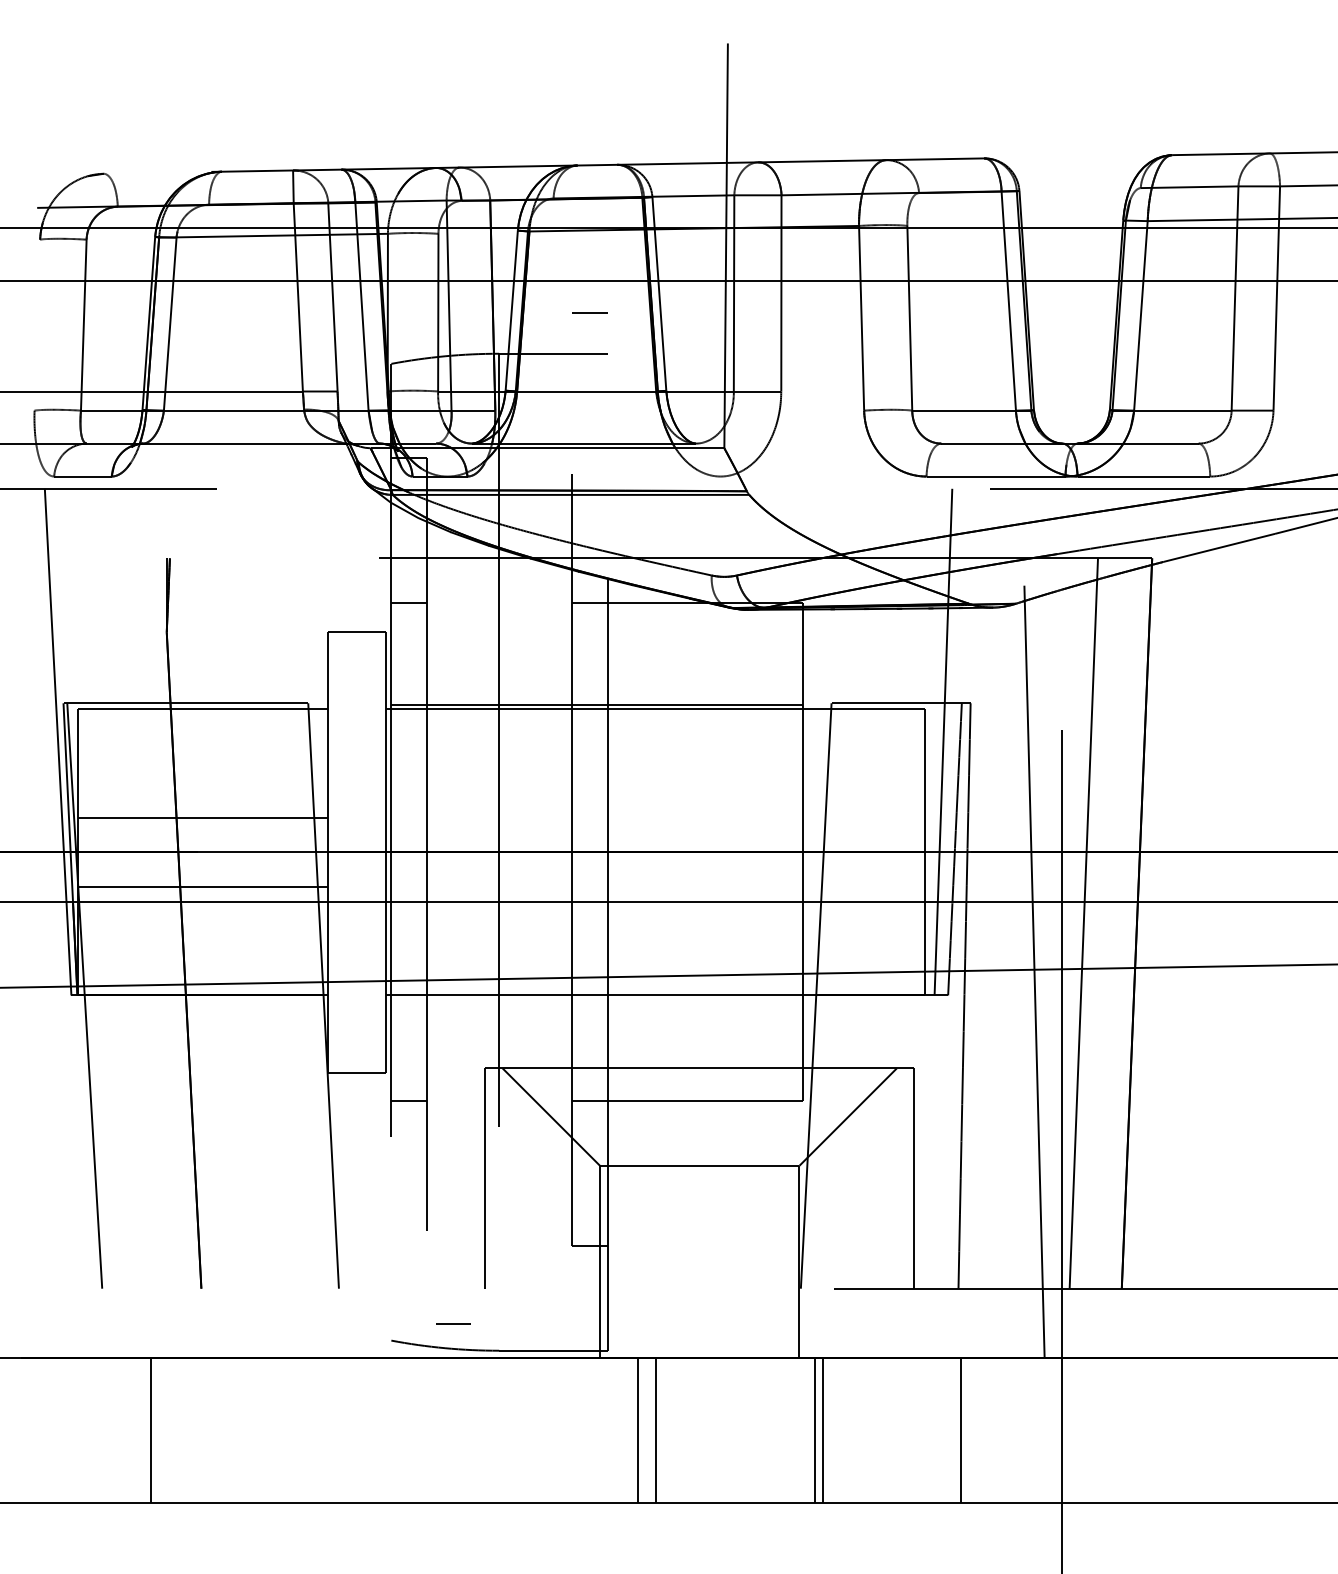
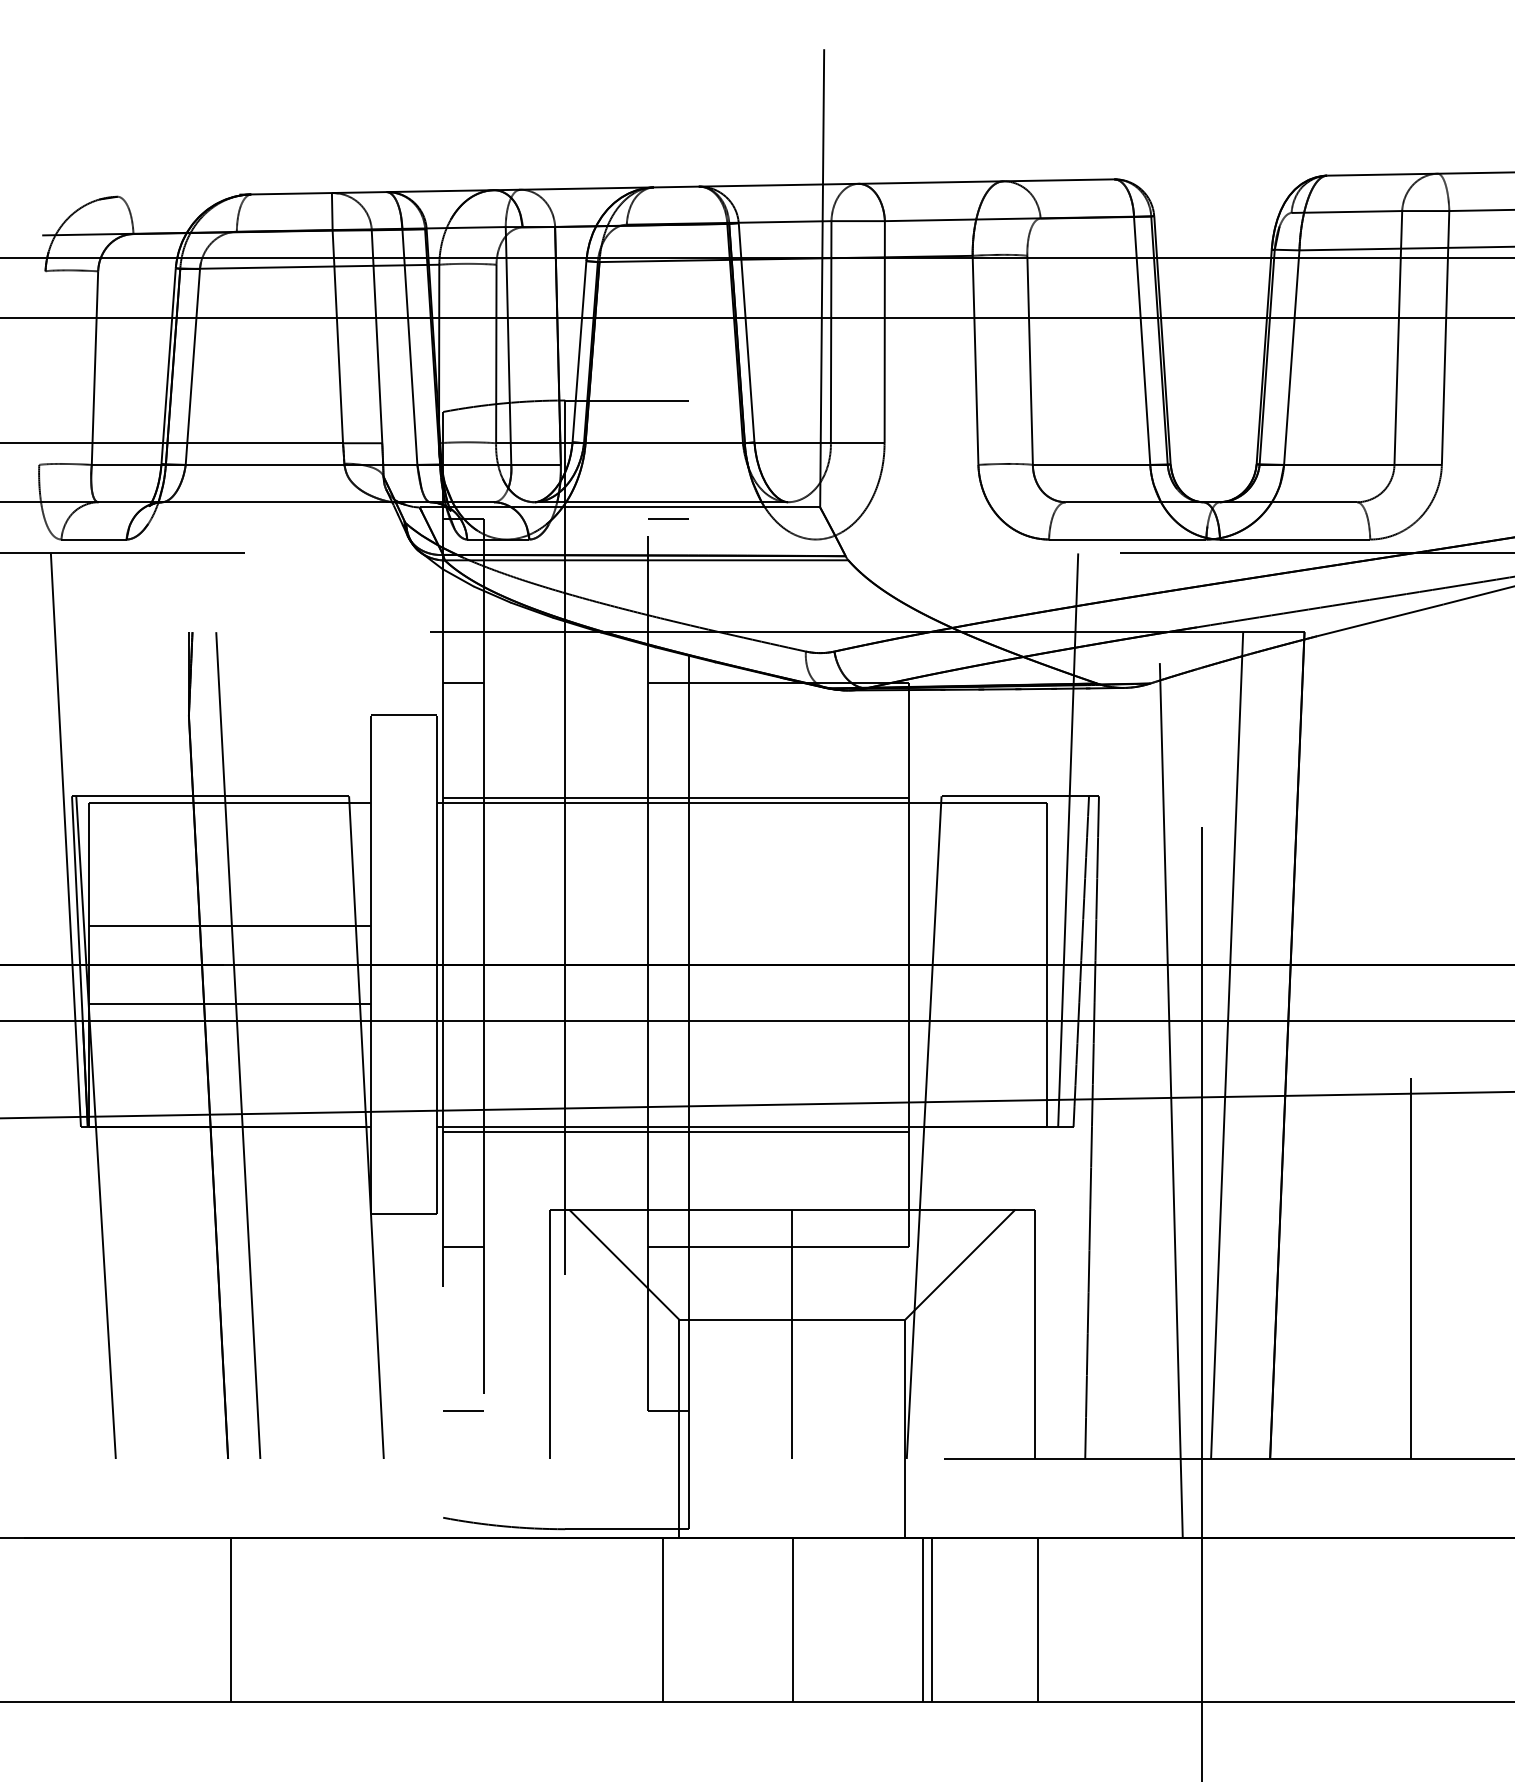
line: (590, 313) -> (668, 518), moved
line: (210, 923) -> (238, 1045), added
line: (597, 999) -> (676, 1131), added
line: (1245, 1120) -> (1410, 1268), added
line: (699, 1177) -> (792, 1333), added
line: (453, 1323) -> (463, 1410), moved
line: (151, 1430) -> (230, 1619), moved
line: (638, 1430) -> (663, 1619), moved
line: (655, 1430) -> (792, 1619), moved
line: (961, 1430) -> (1038, 1619), moved

